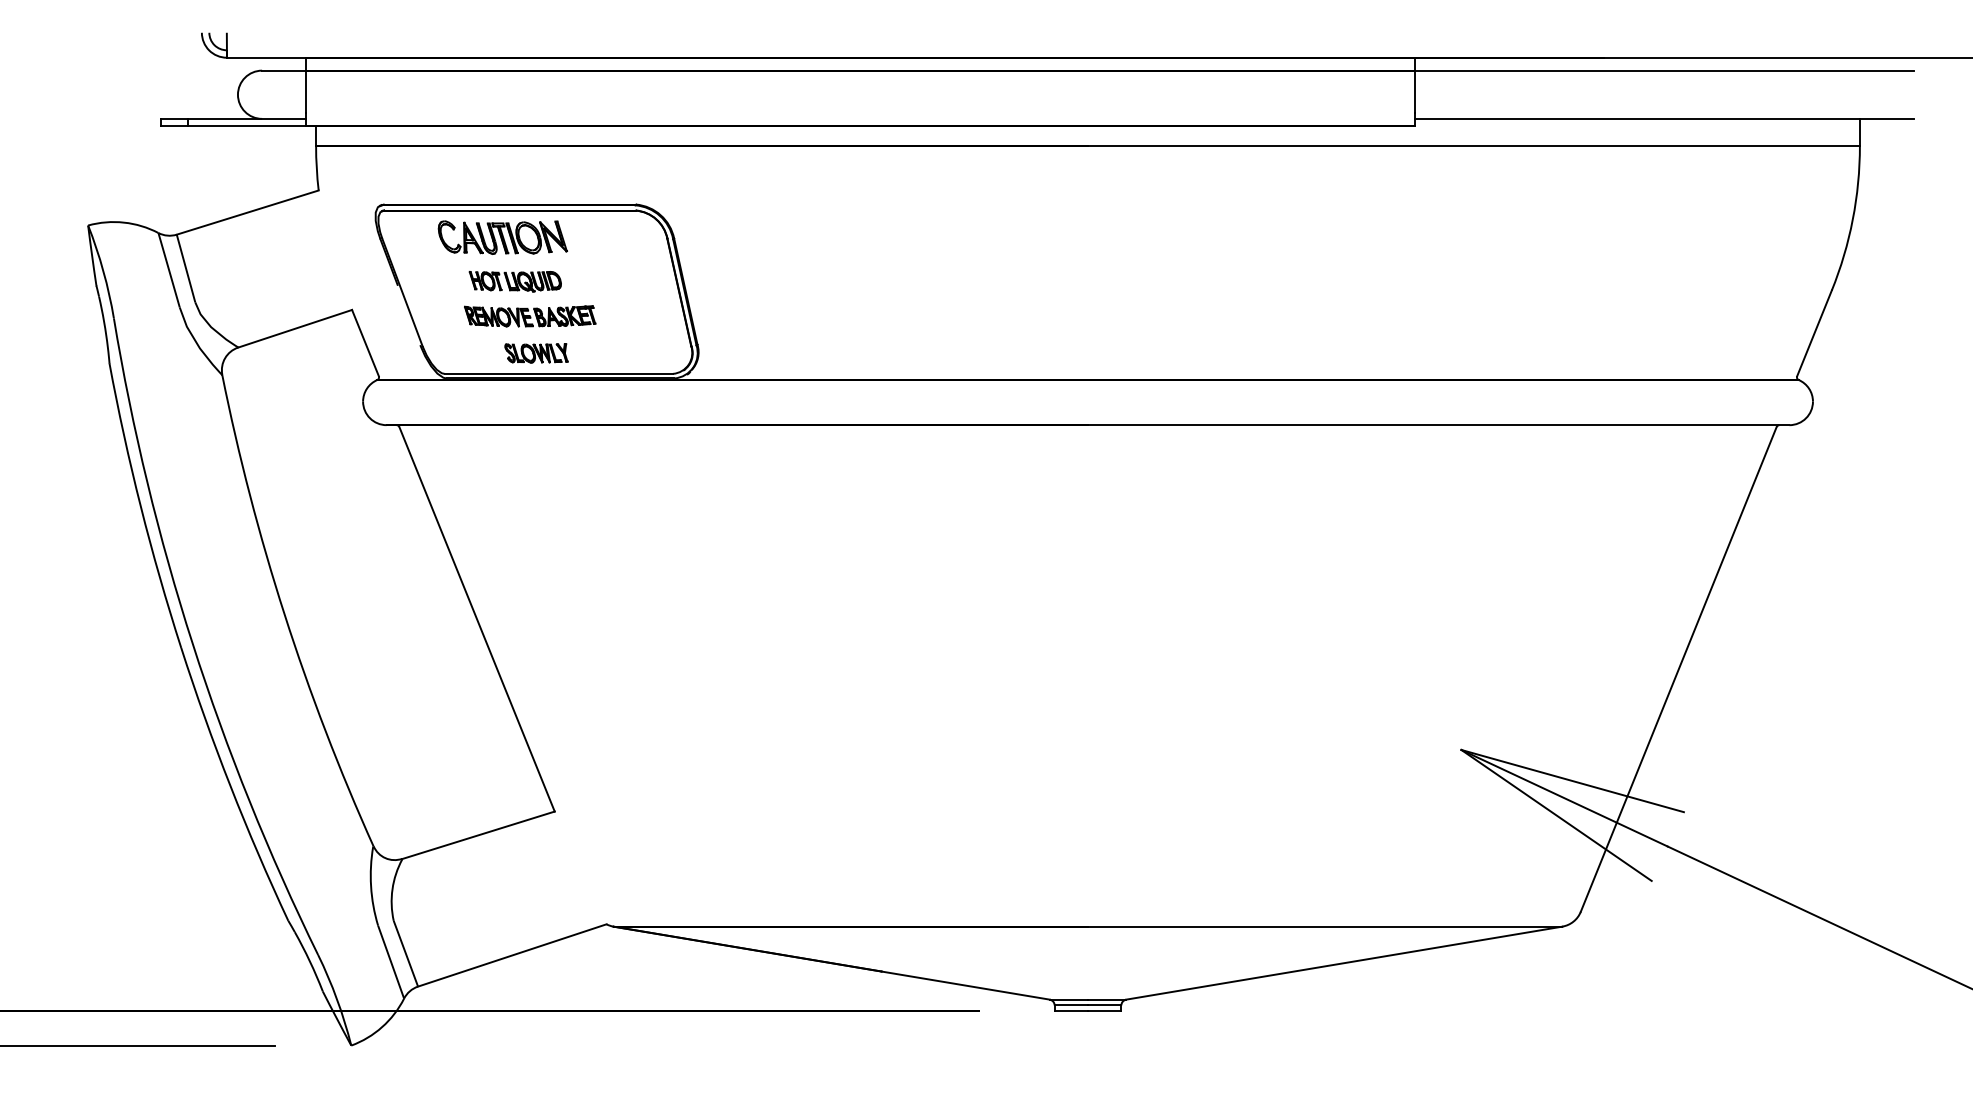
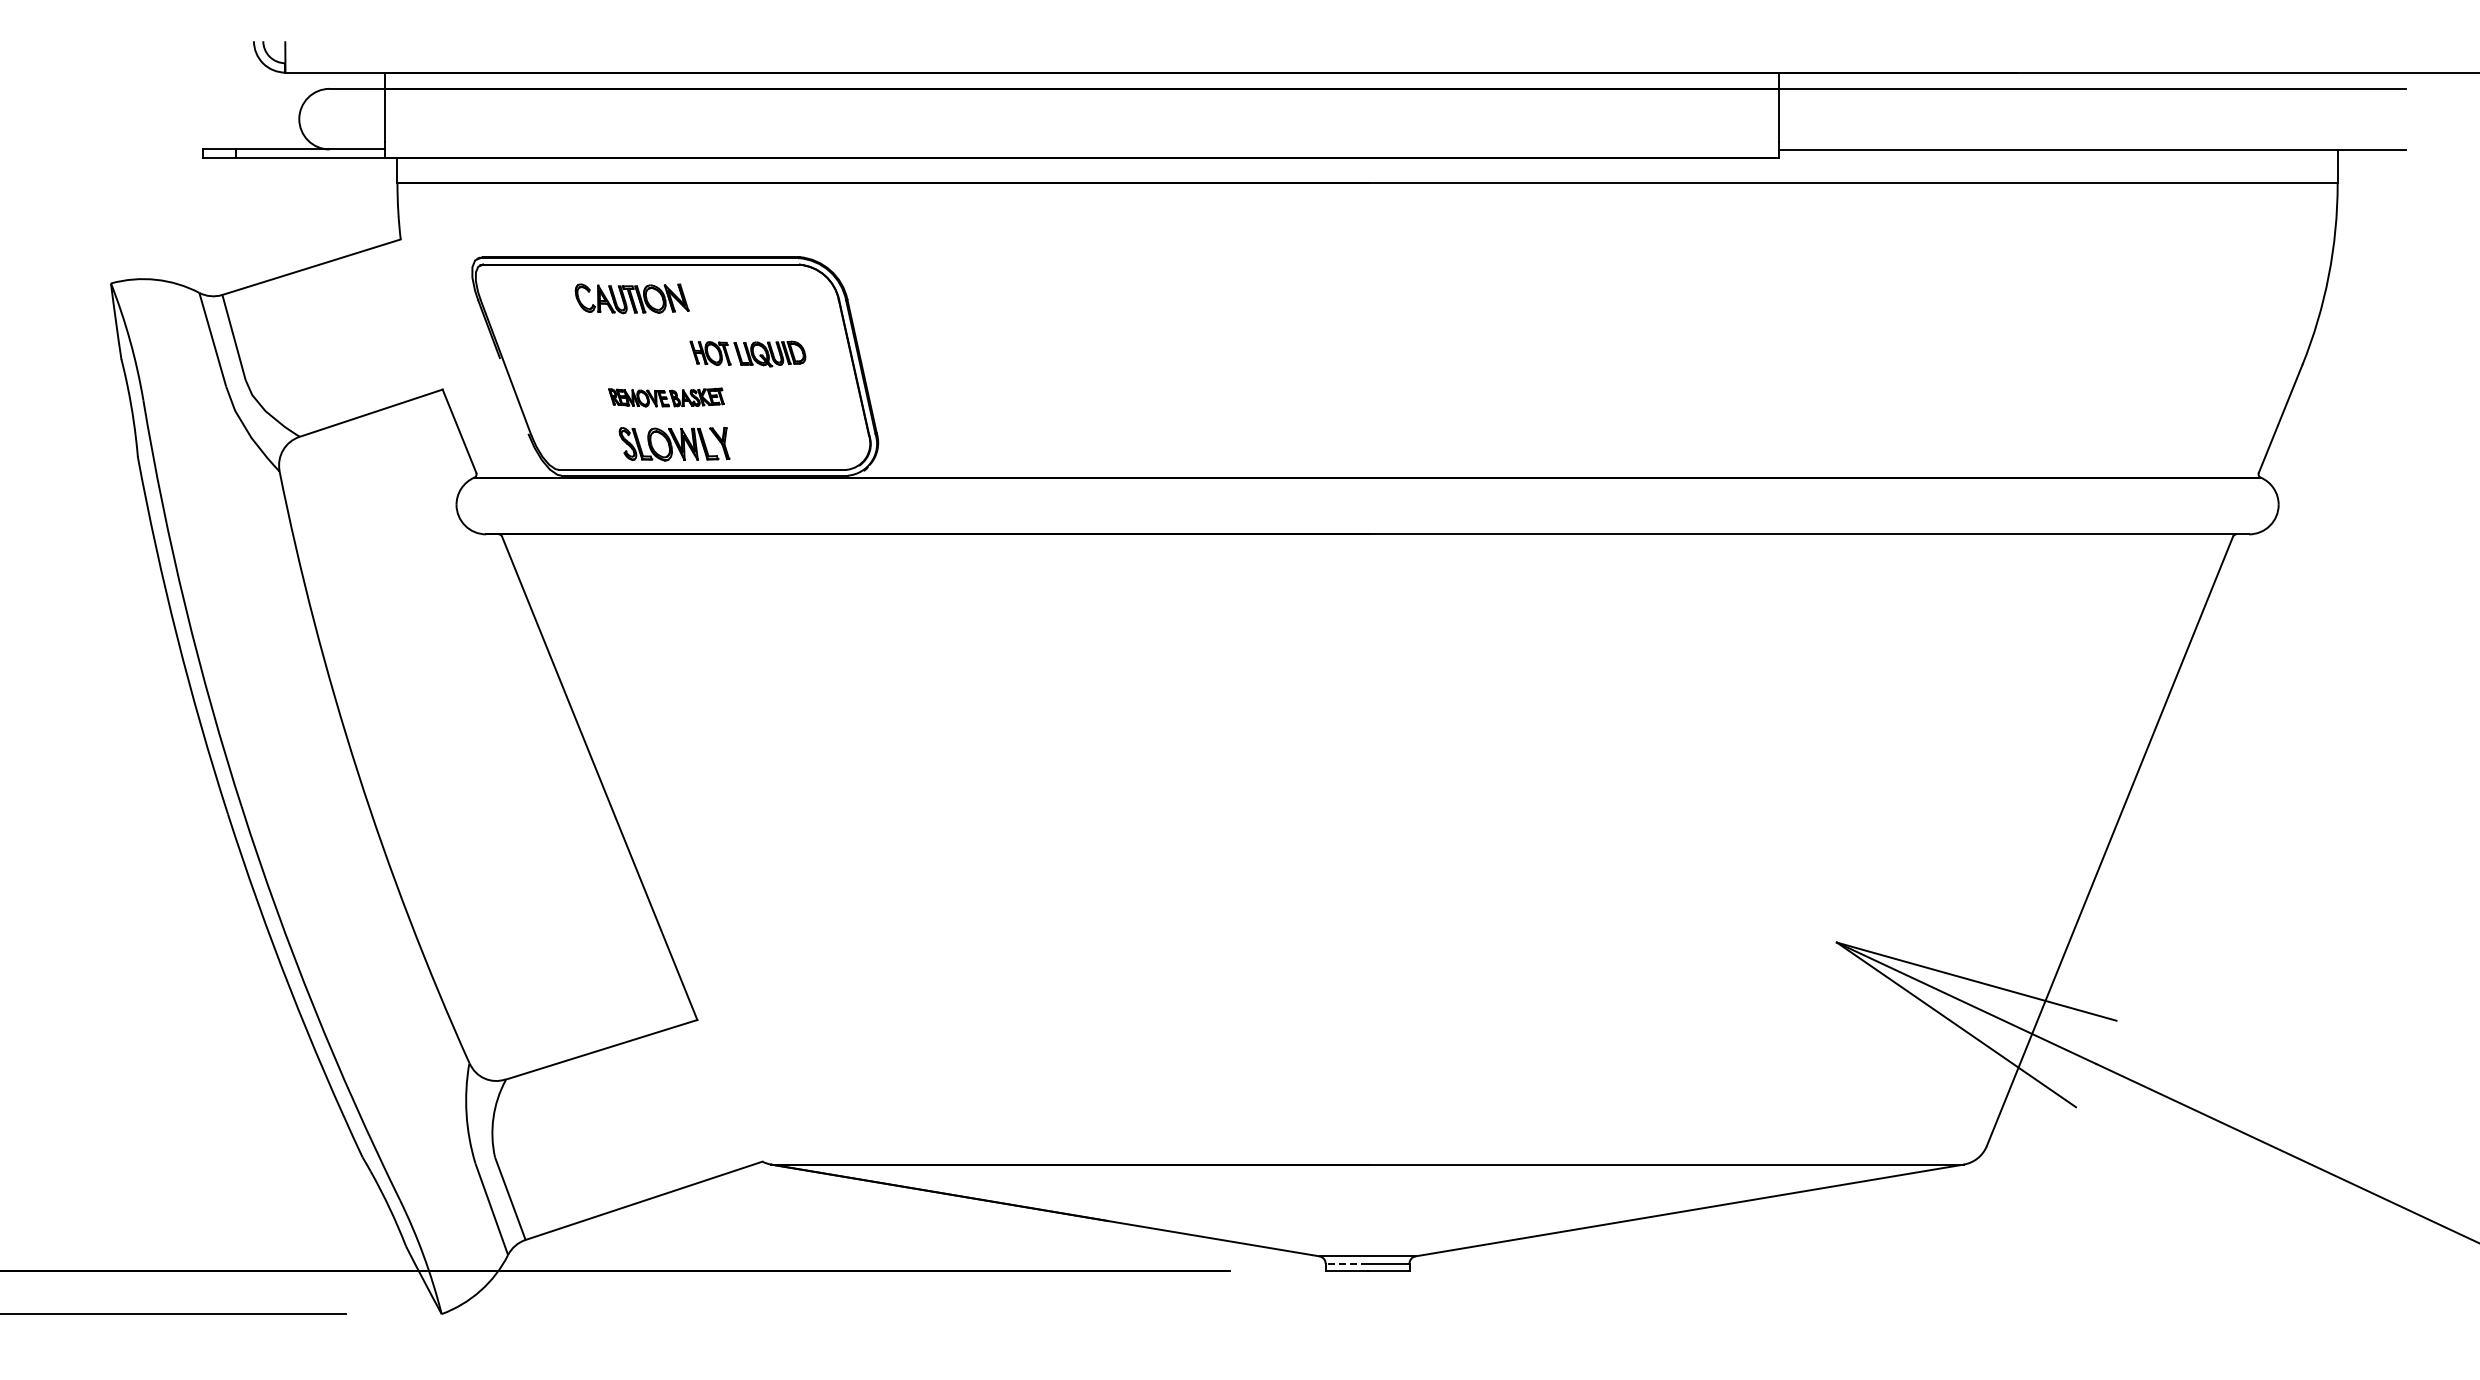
part: (502, 237) -> (631, 298), size x0.7
part: (515, 281) -> (747, 353), moved
part: (530, 316) -> (666, 397), size x0.7
part: (536, 352) -> (674, 443), size x1.4
line: (1071, 1005) -> (1346, 1263), solid -> dashed

